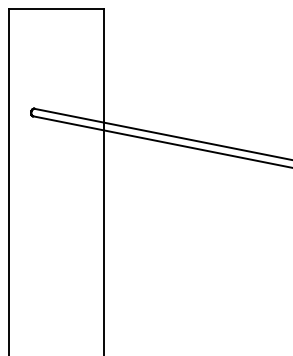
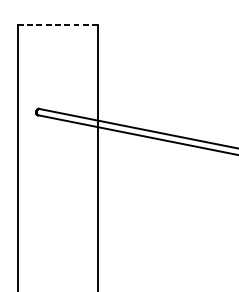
line: (56, 8) -> (57, 24), solid -> dashed

